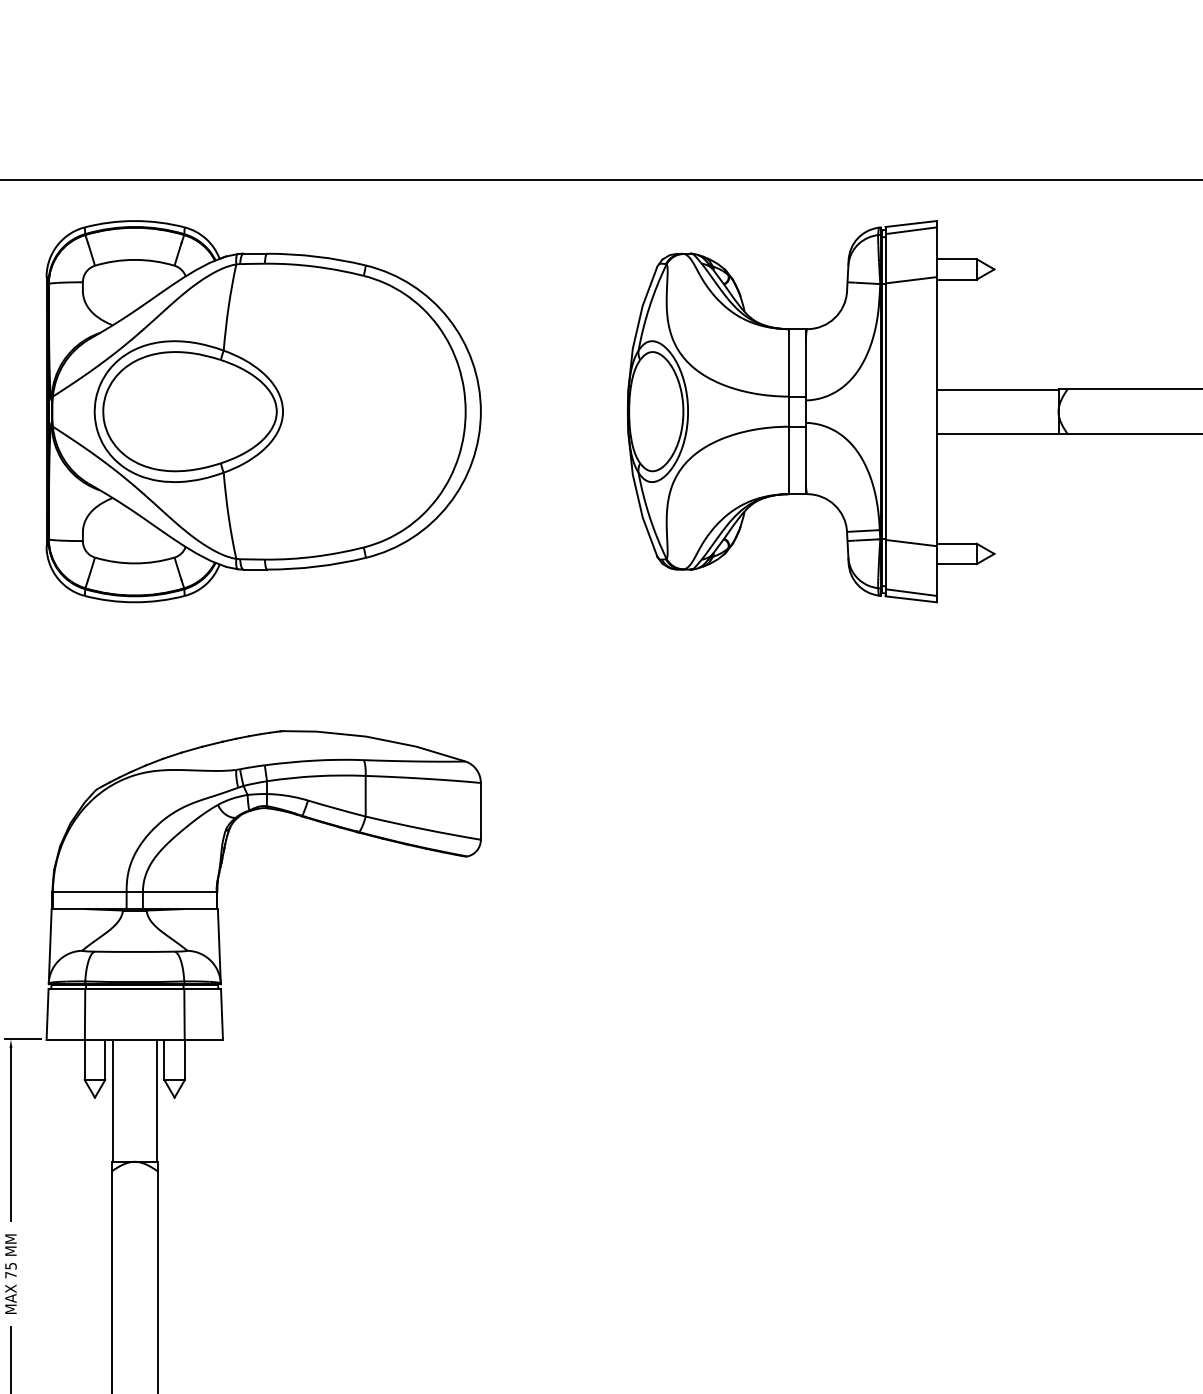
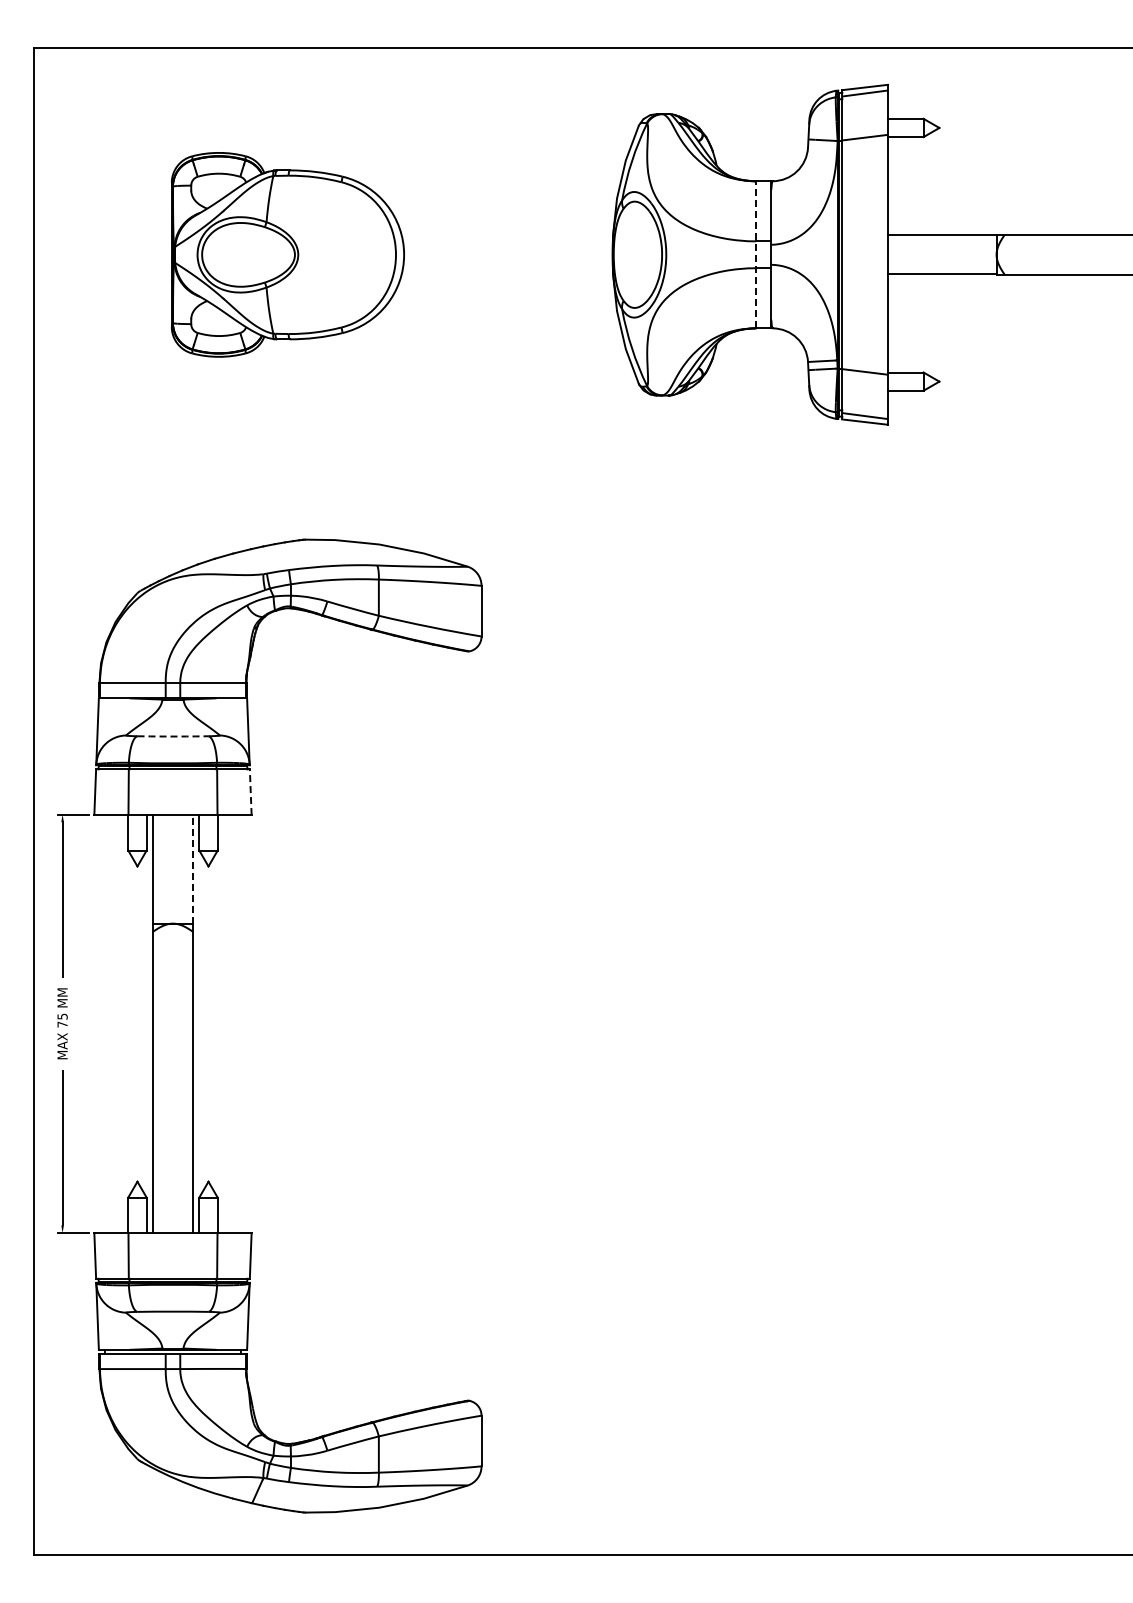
part: (263, 411) -> (287, 254), size x0.6
line: (789, 411) -> (756, 254), solid -> dashed
arc: (134, 951) -> (172, 736), solid -> dashed
line: (221, 1014) -> (250, 792), solid -> dashed
line: (156, 1099) -> (192, 868), solid -> dashed

